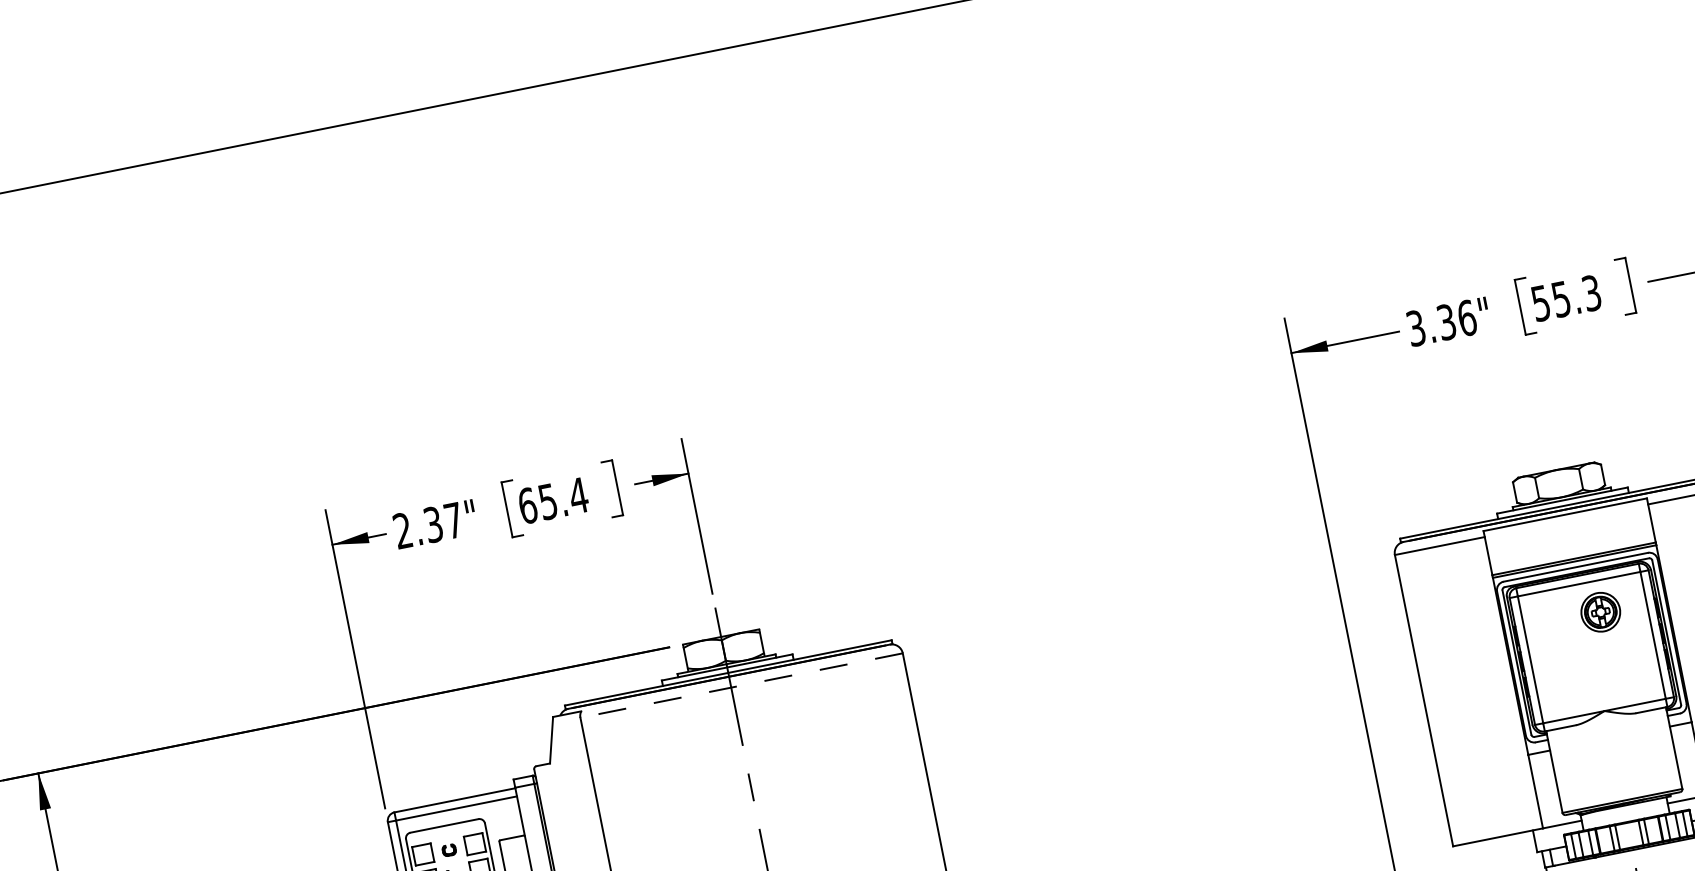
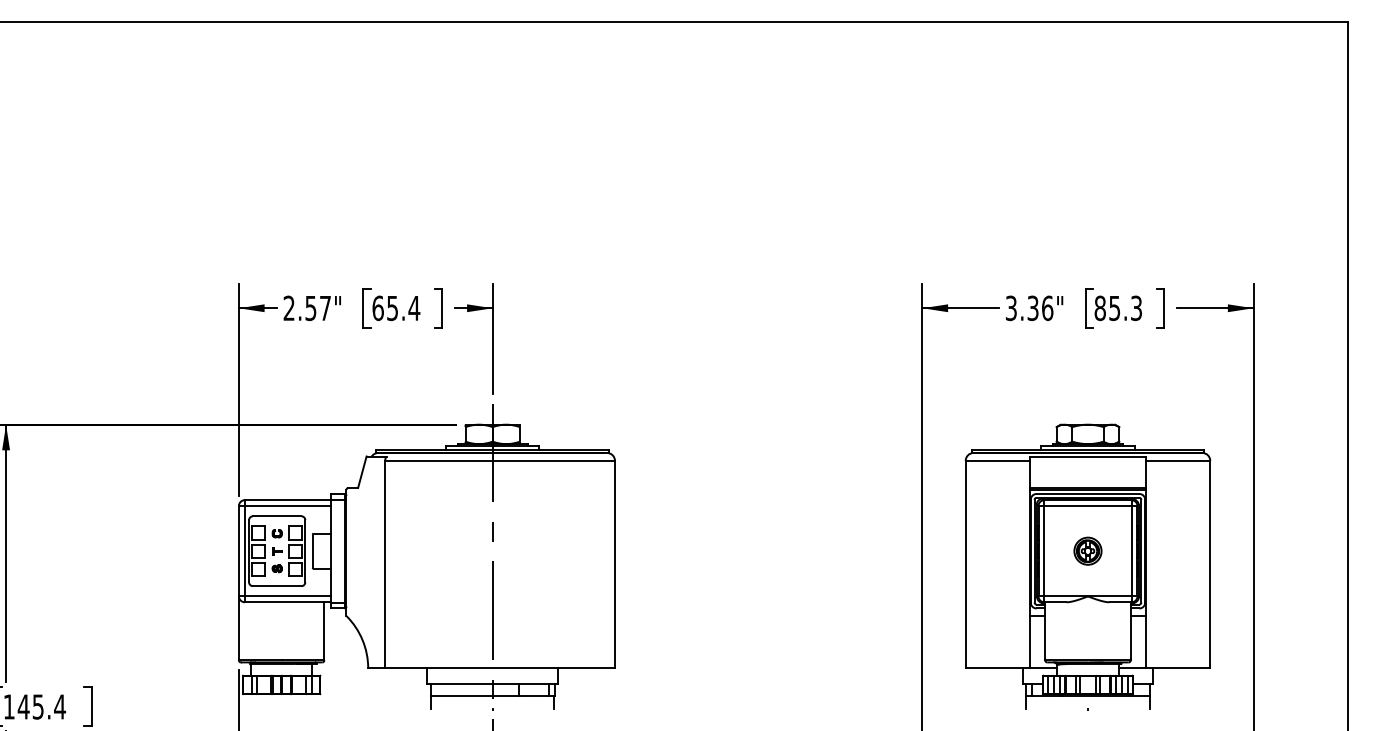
text: (1539, 303) -> (1099, 308), 55.3 -> 85.3
text: (434, 523) -> (311, 307), 2.37" -> 2.57"
part: (1599, 611) -> (1087, 550), moved
line: (742, 685) -> (500, 460), dashed -> solid

